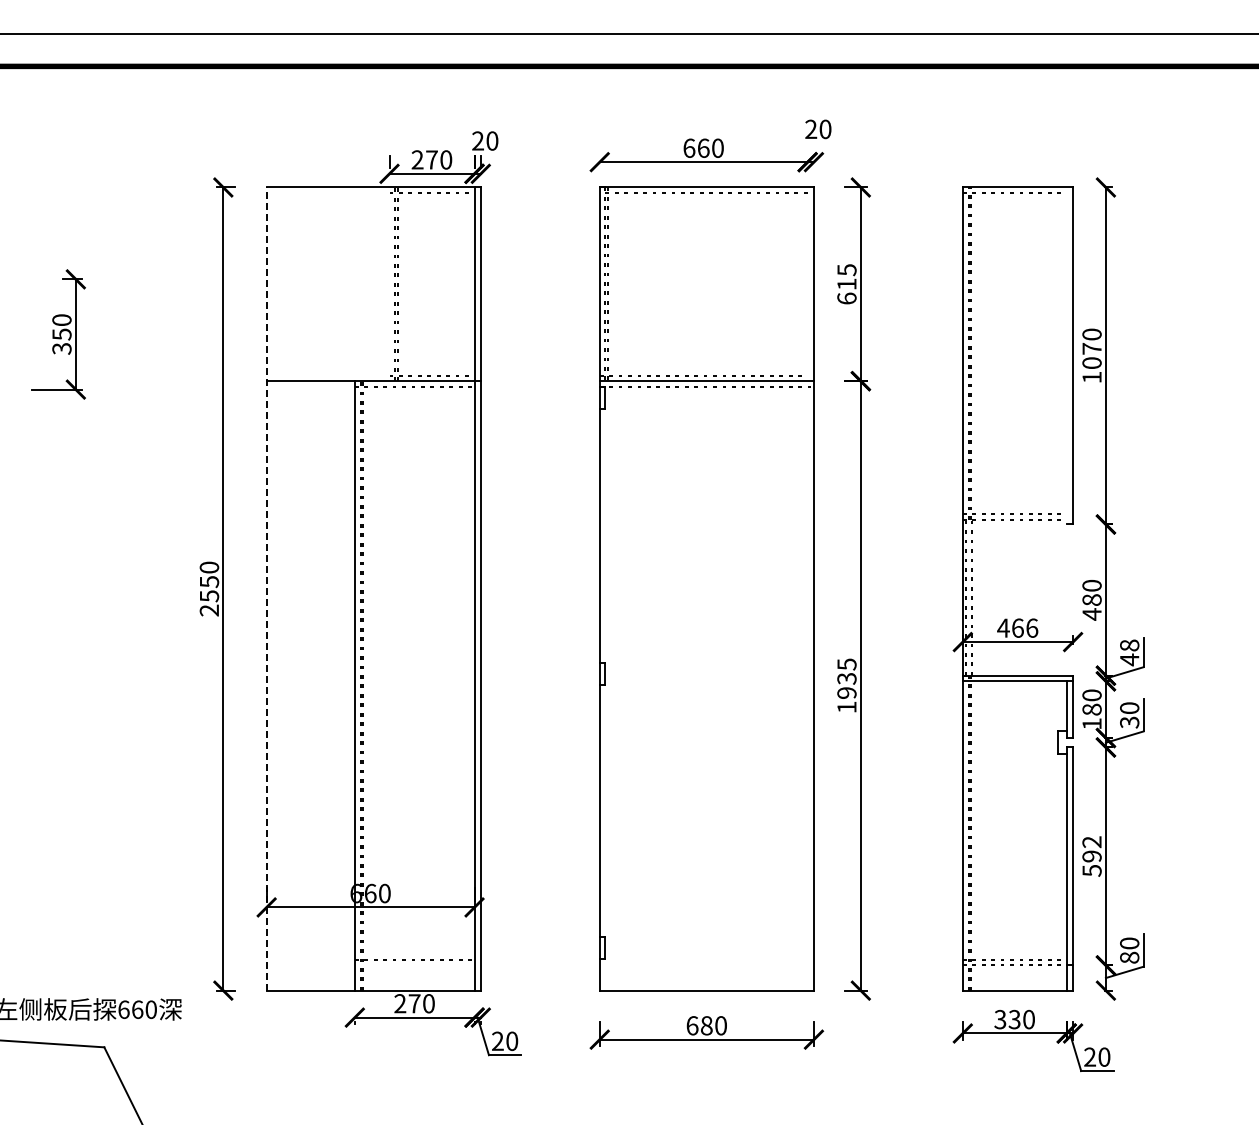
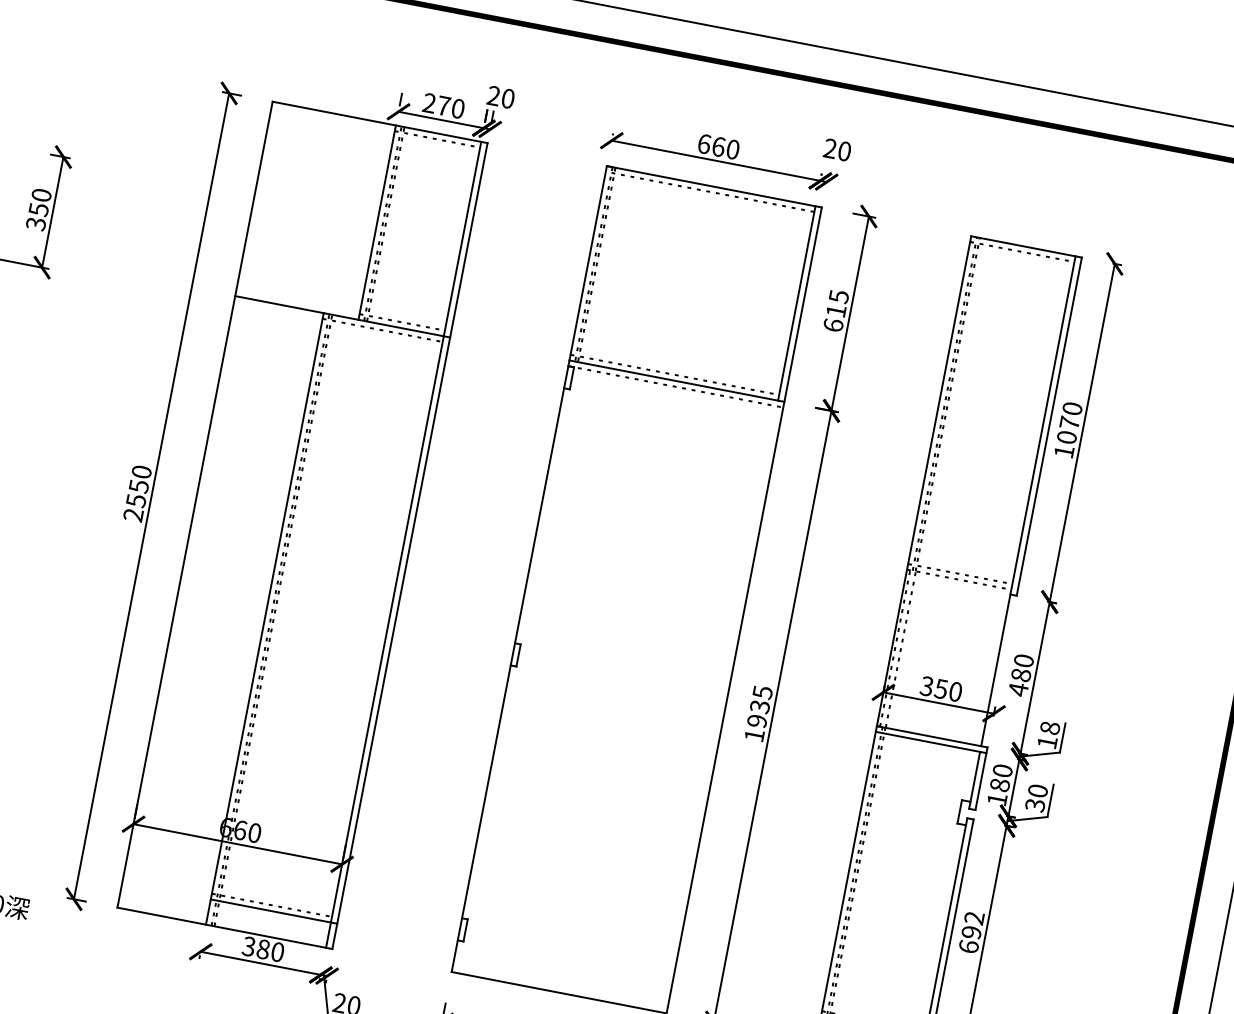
line: (389, 284) -> (377, 222), added
line: (807, 284) -> (796, 303), added
line: (1066, 431) -> (1028, 501), added
line: (266, 589) -> (194, 505), dashed -> solid
text: (1017, 627) -> (941, 688), 466 -> 350
text: (1129, 659) -> (1047, 742), 48 -> 18
text: (1091, 870) -> (968, 946), 592 -> 692
line: (417, 965) -> (273, 911), added
text: (407, 1003) -> (256, 947), 270 -> 380

